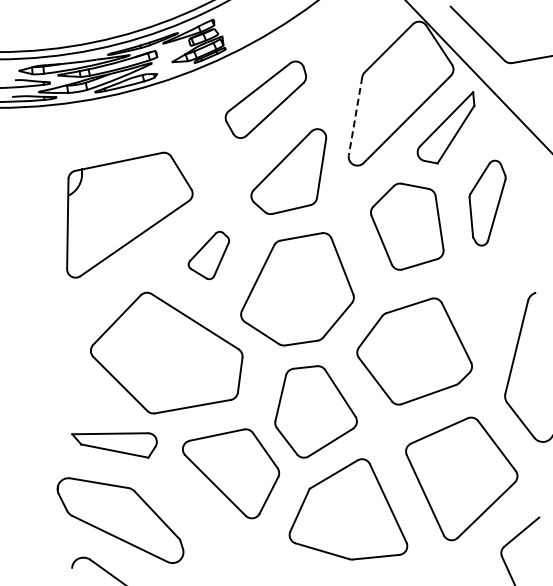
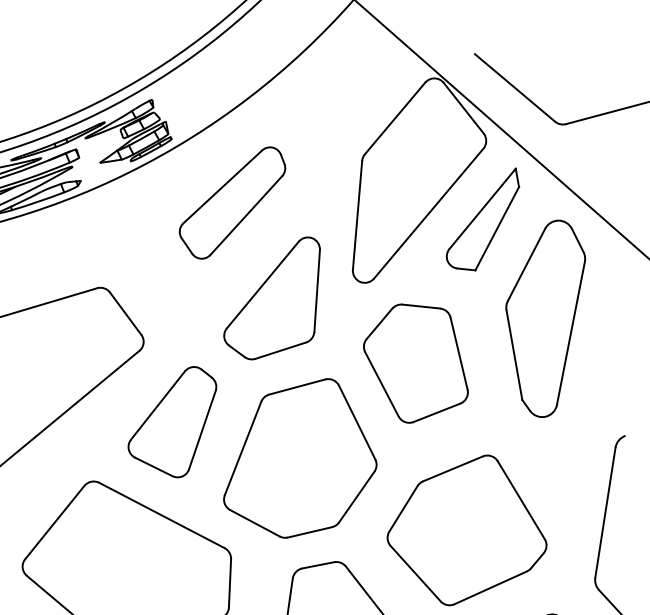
line: (355, 116) -> (357, 215), dashed -> solid
part: (487, 202) -> (548, 317), size x1.67
part: (407, 226) -> (415, 362), moved
part: (208, 255) -> (172, 423), size x1.67

